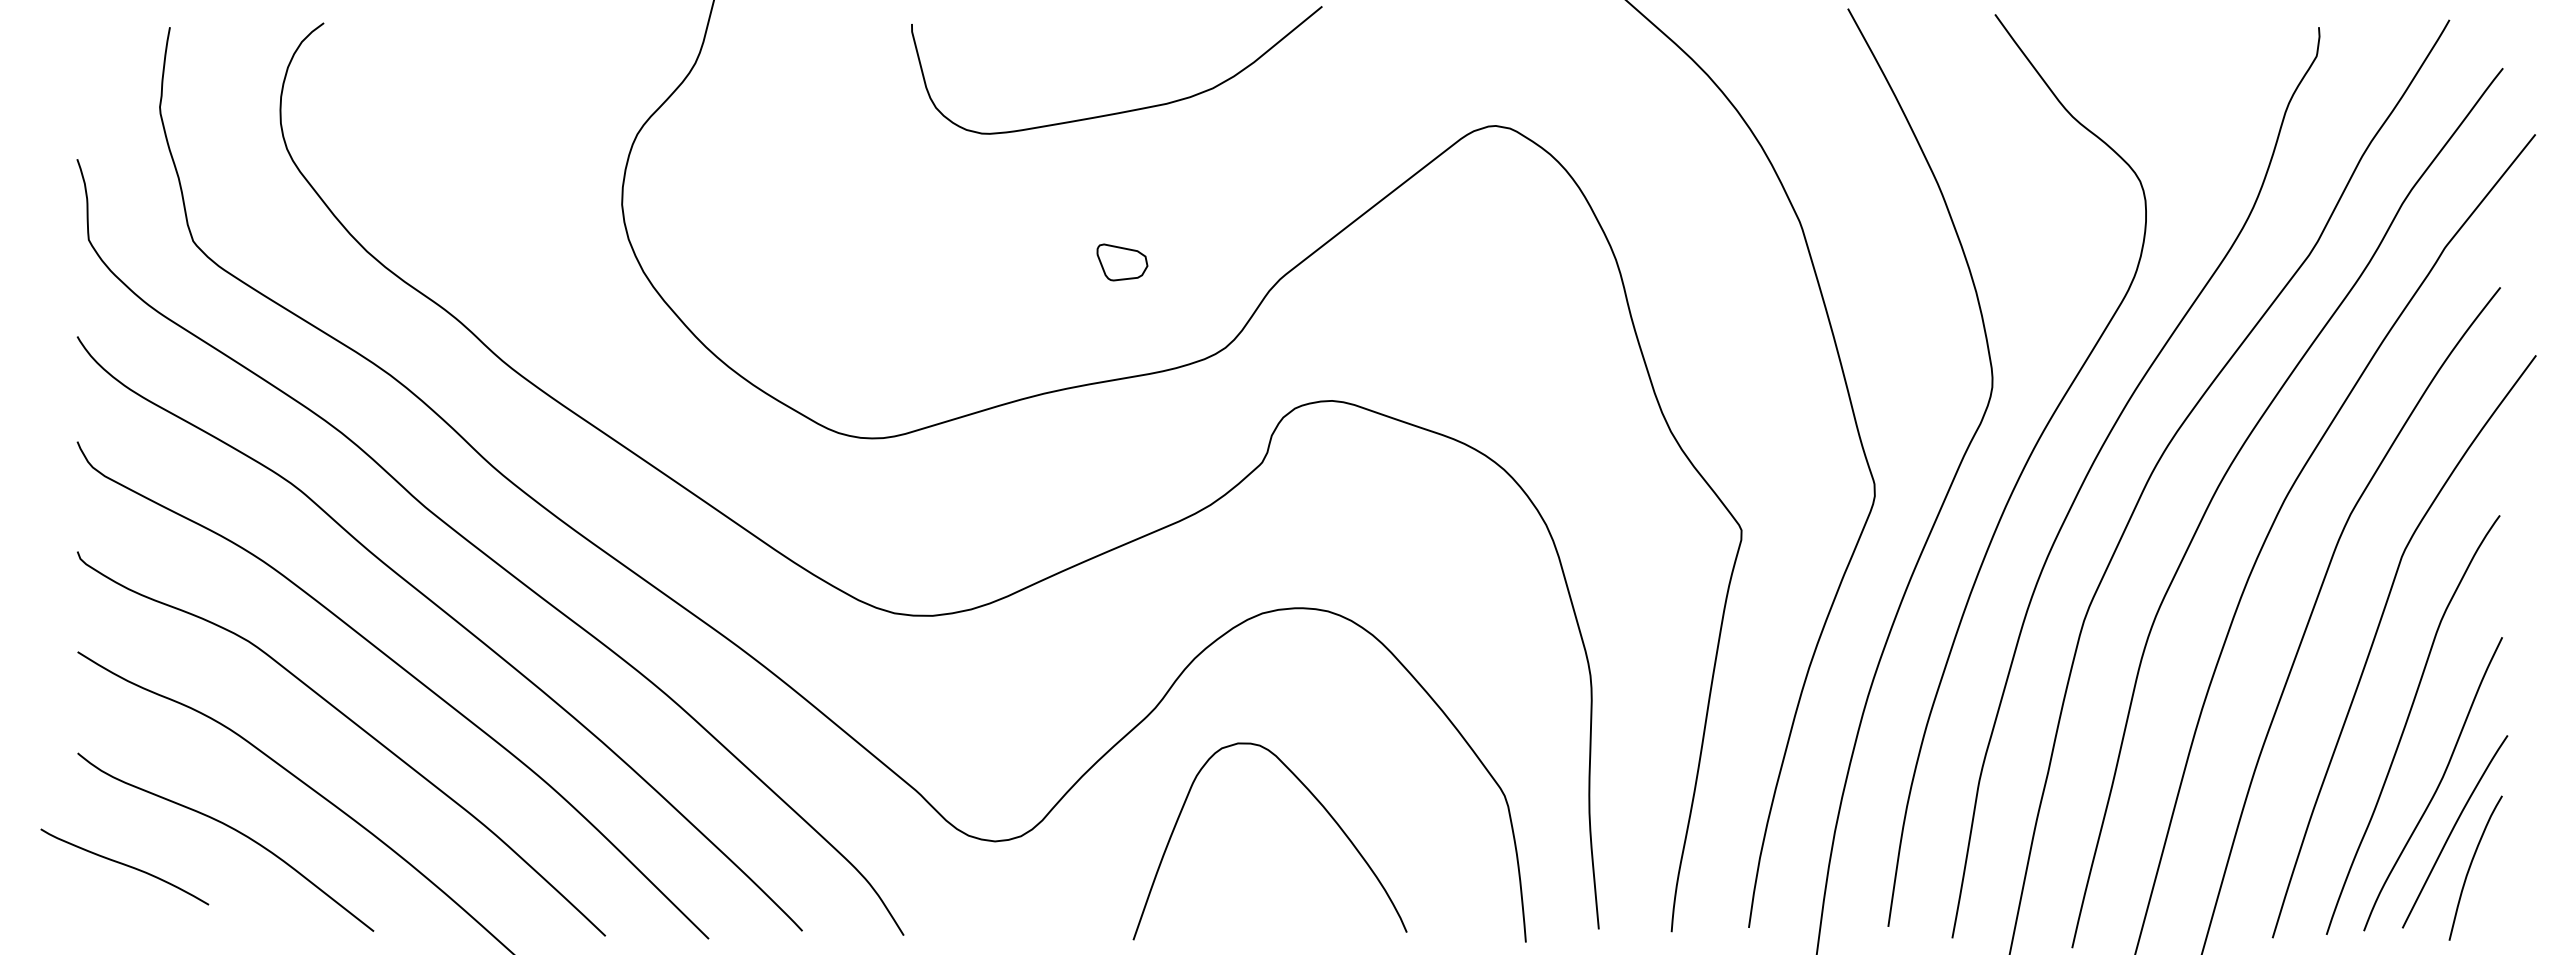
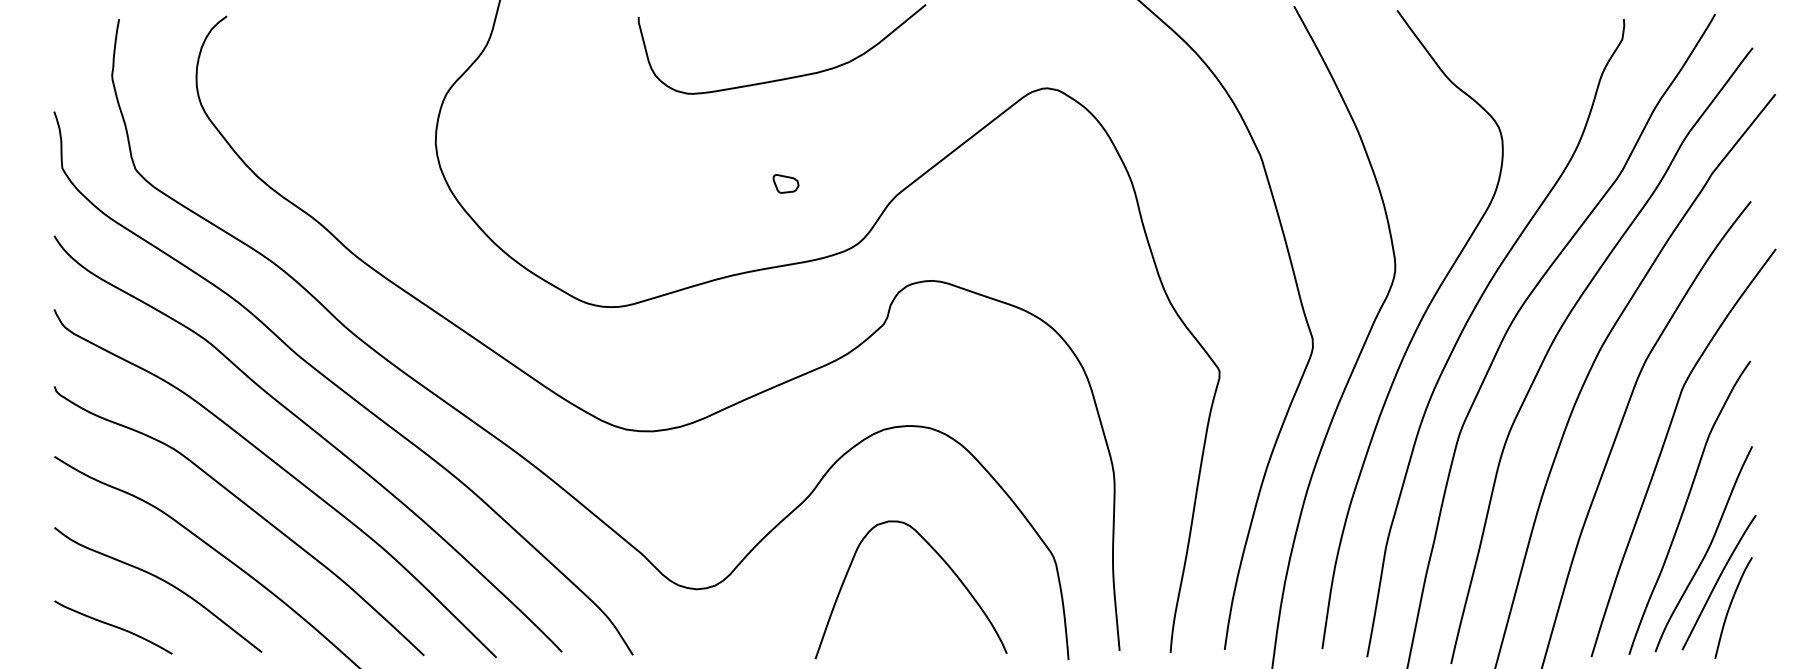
part: (1122, 262) -> (786, 183), size x0.71
curve: (1314, 798) -> (942, 559), moved
curve: (124, 865) -> (113, 626), moved

